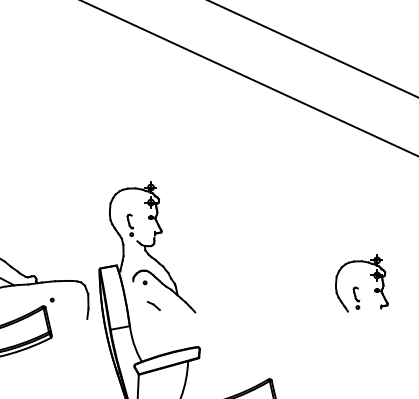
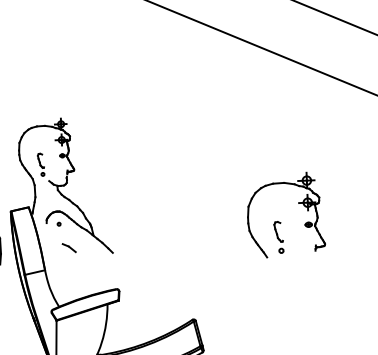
part: (361, 283) -> (285, 215), size x1.4

